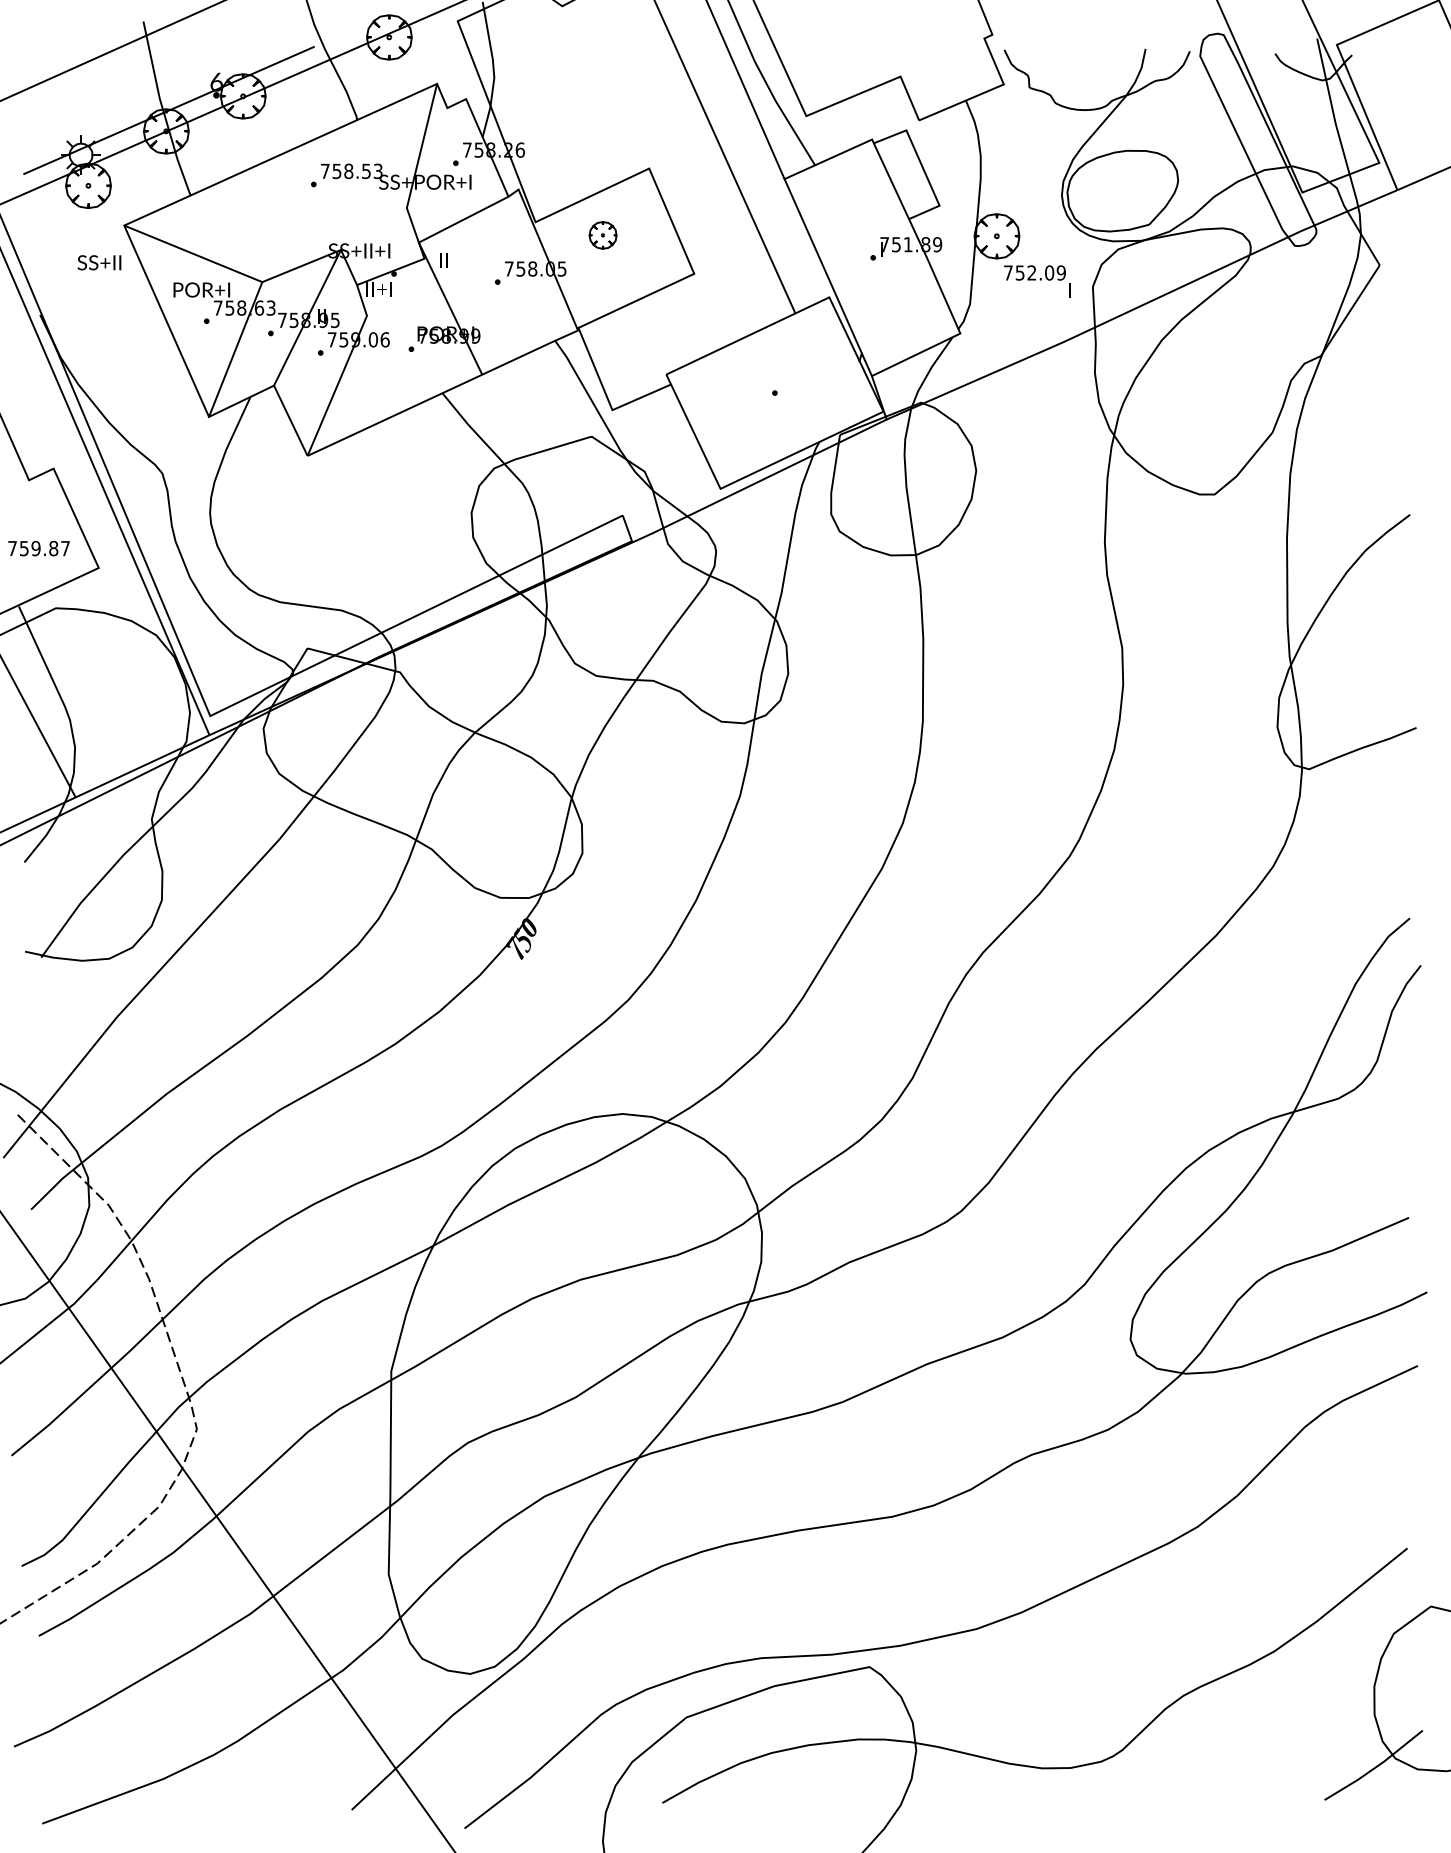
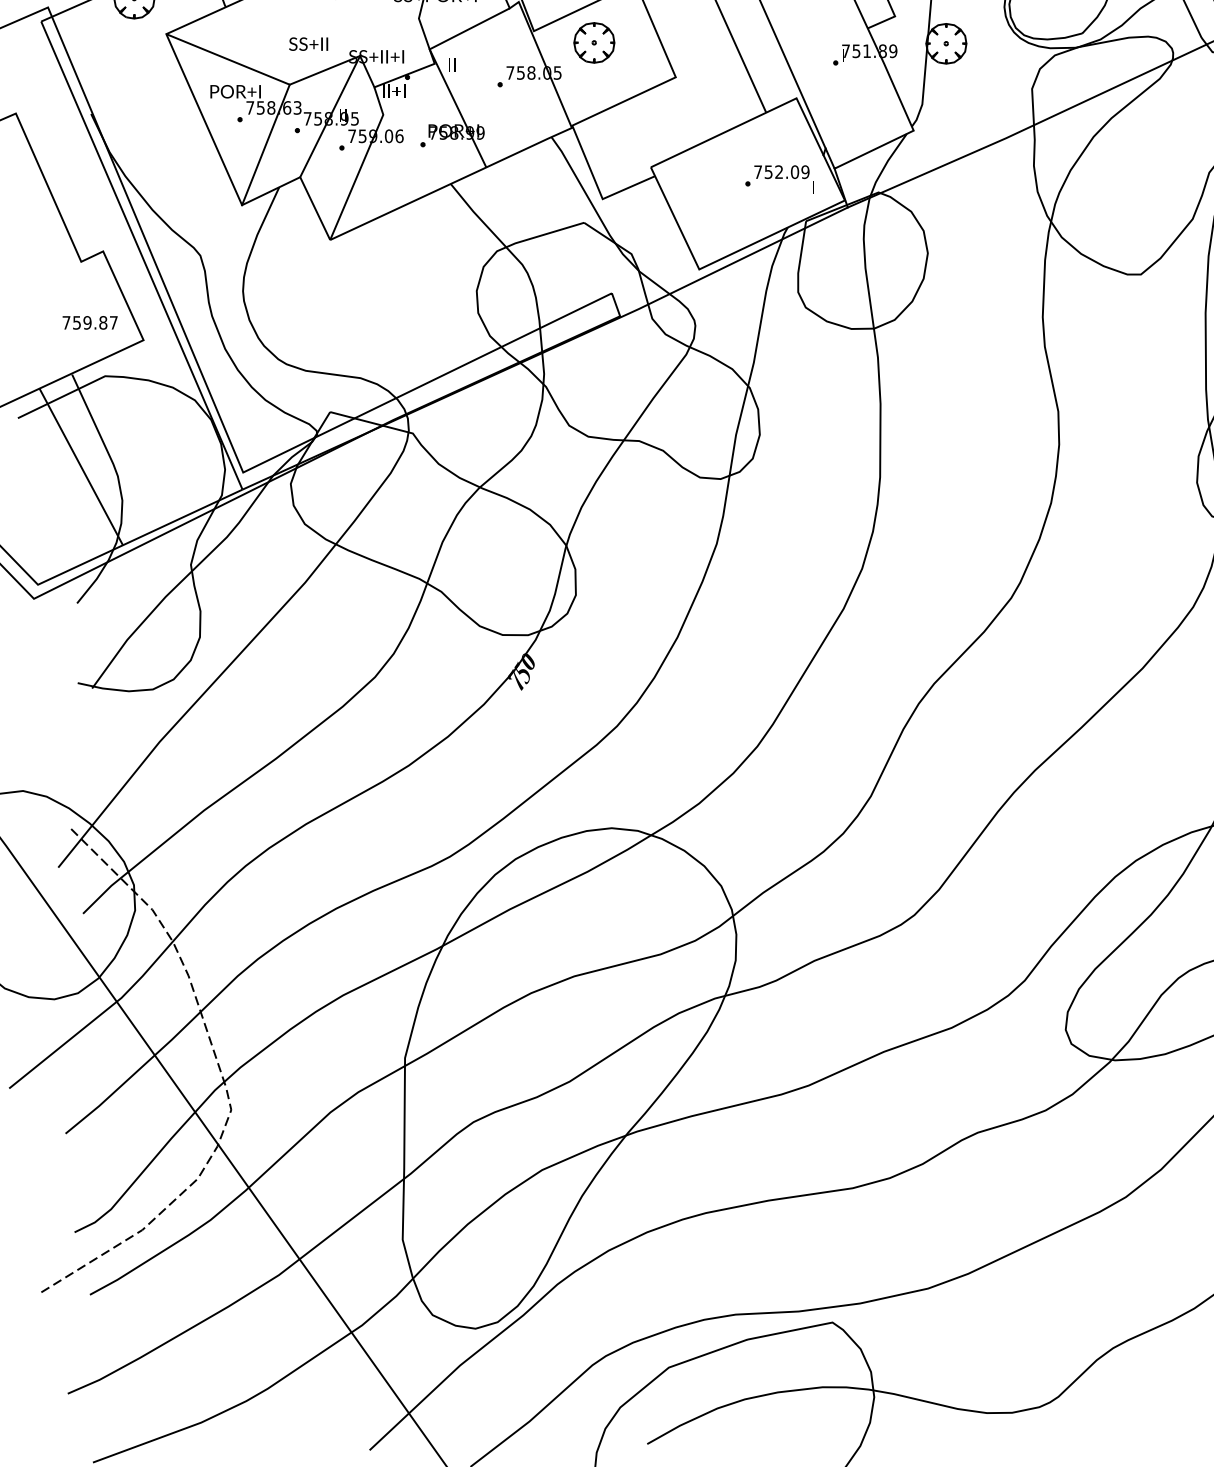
part: (602, 235) -> (593, 43), size x1.67
text: (99, 262) -> (308, 43), moved
text: (1037, 281) -> (784, 179), moved

